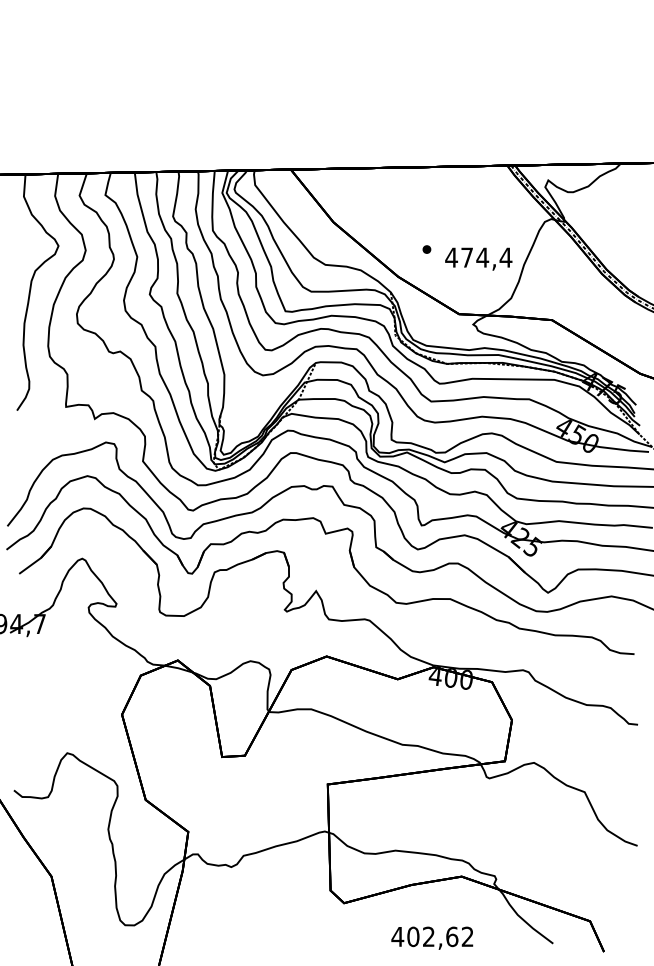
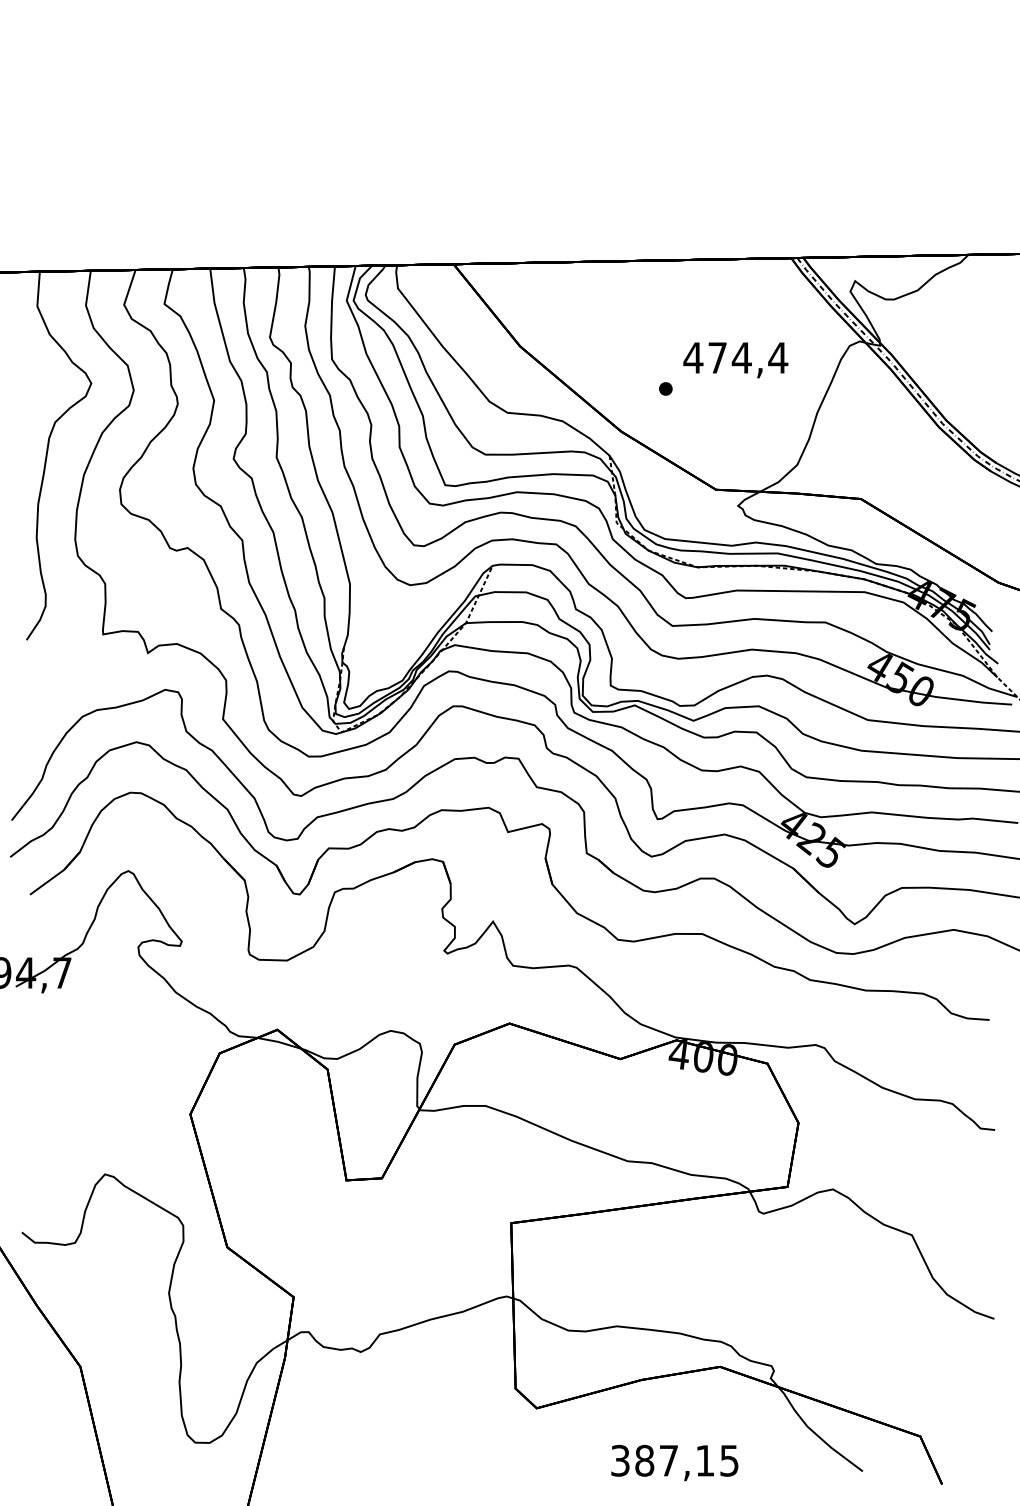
text: (478, 258) -> (735, 359), moved
text: (432, 936) -> (674, 1460), 402,62 -> 387,15

